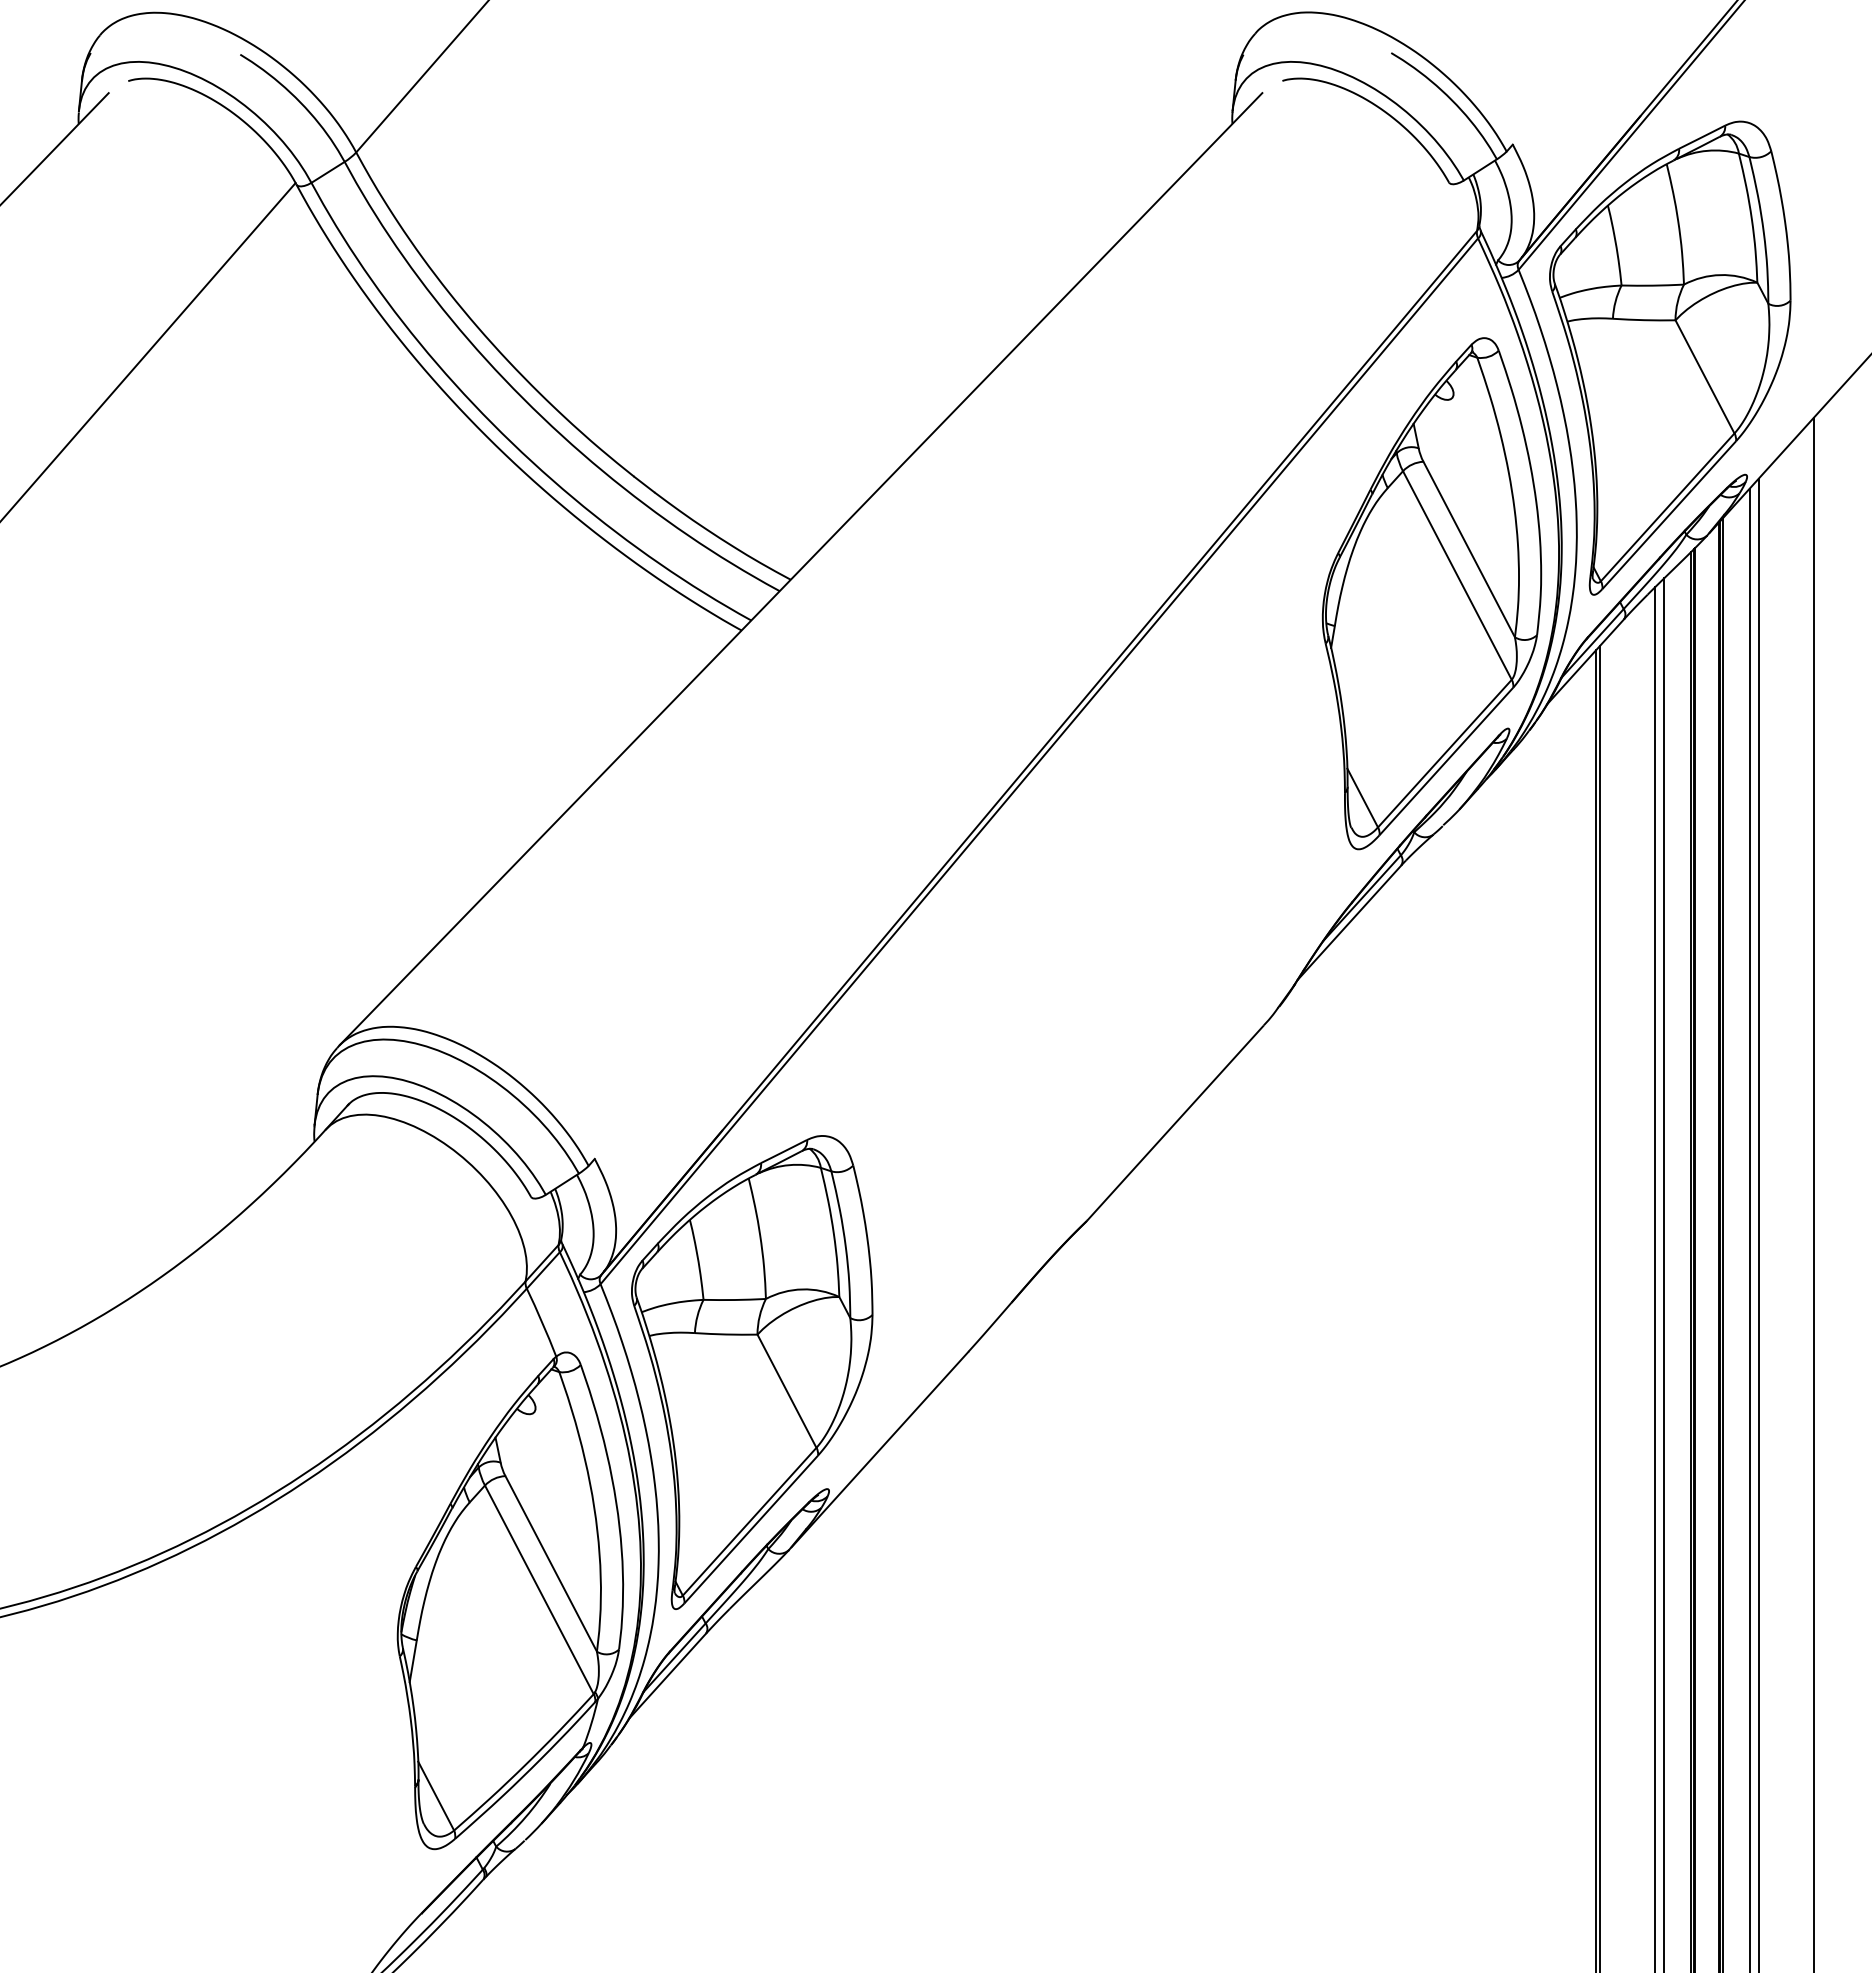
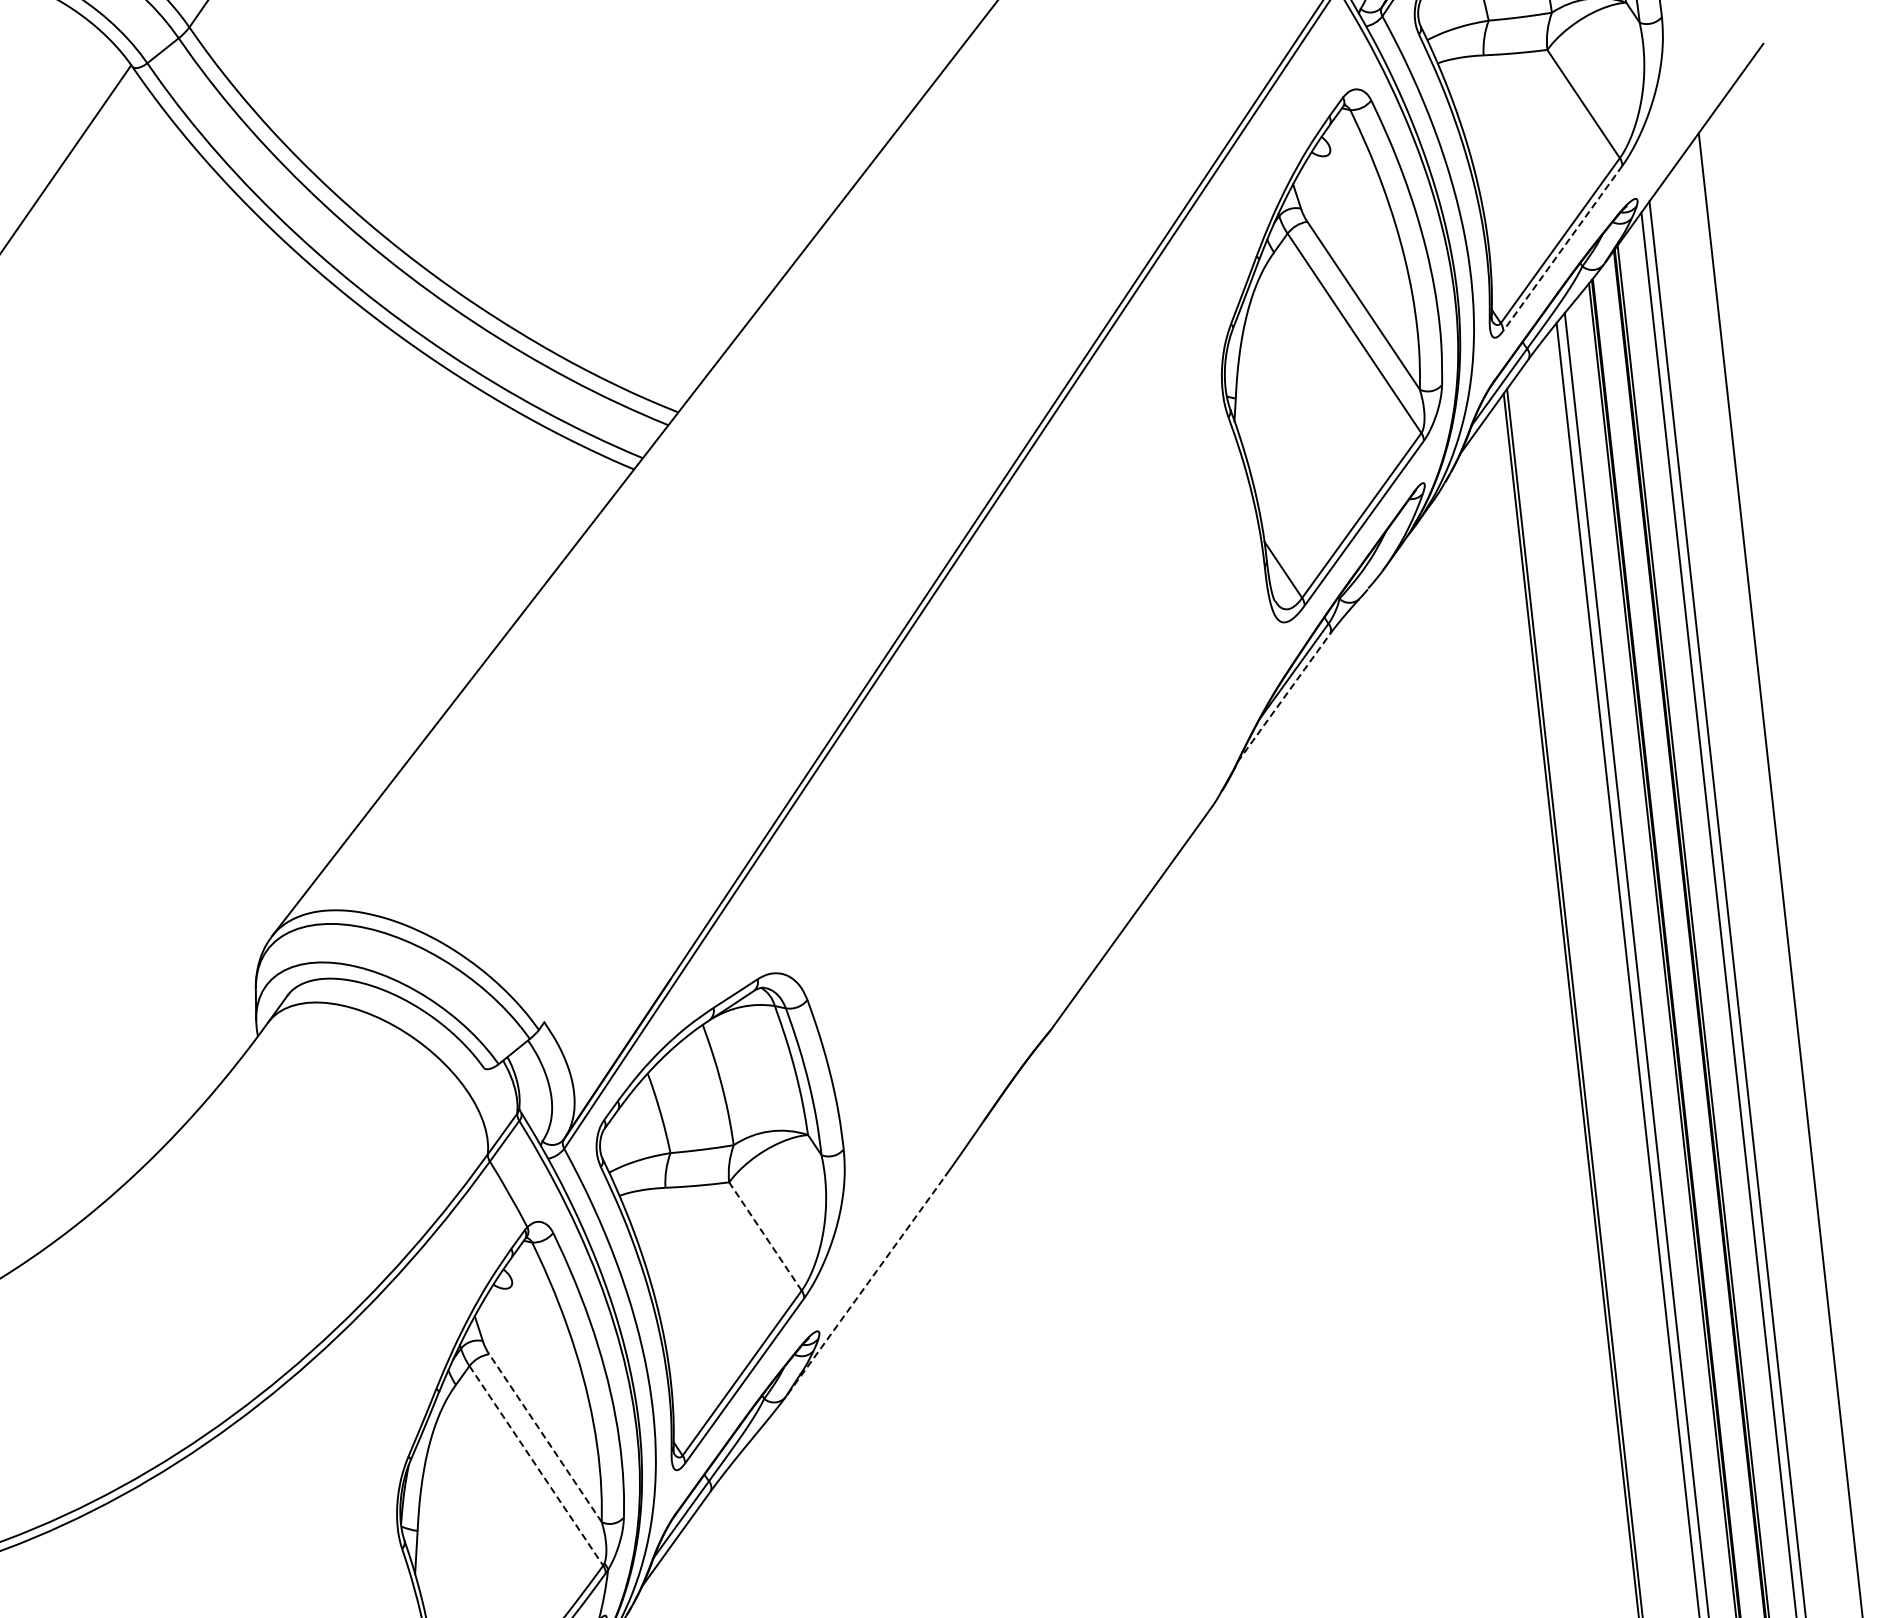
line: (1668, 515) -> (1562, 248), solid -> dashed
line: (1349, 922) -> (1283, 697), solid -> dashed
line: (786, 1391) -> (765, 1236), solid -> dashed
line: (879, 1449) -> (865, 1285), solid -> dashed
line: (551, 1563) -> (545, 1437), solid -> dashed
line: (539, 1589) -> (536, 1465), solid -> dashed

